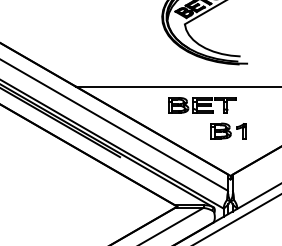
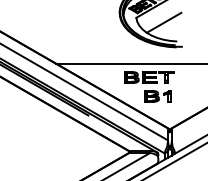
line: (222, 30) -> (164, 22), added
part: (228, 130) -> (157, 96), moved

